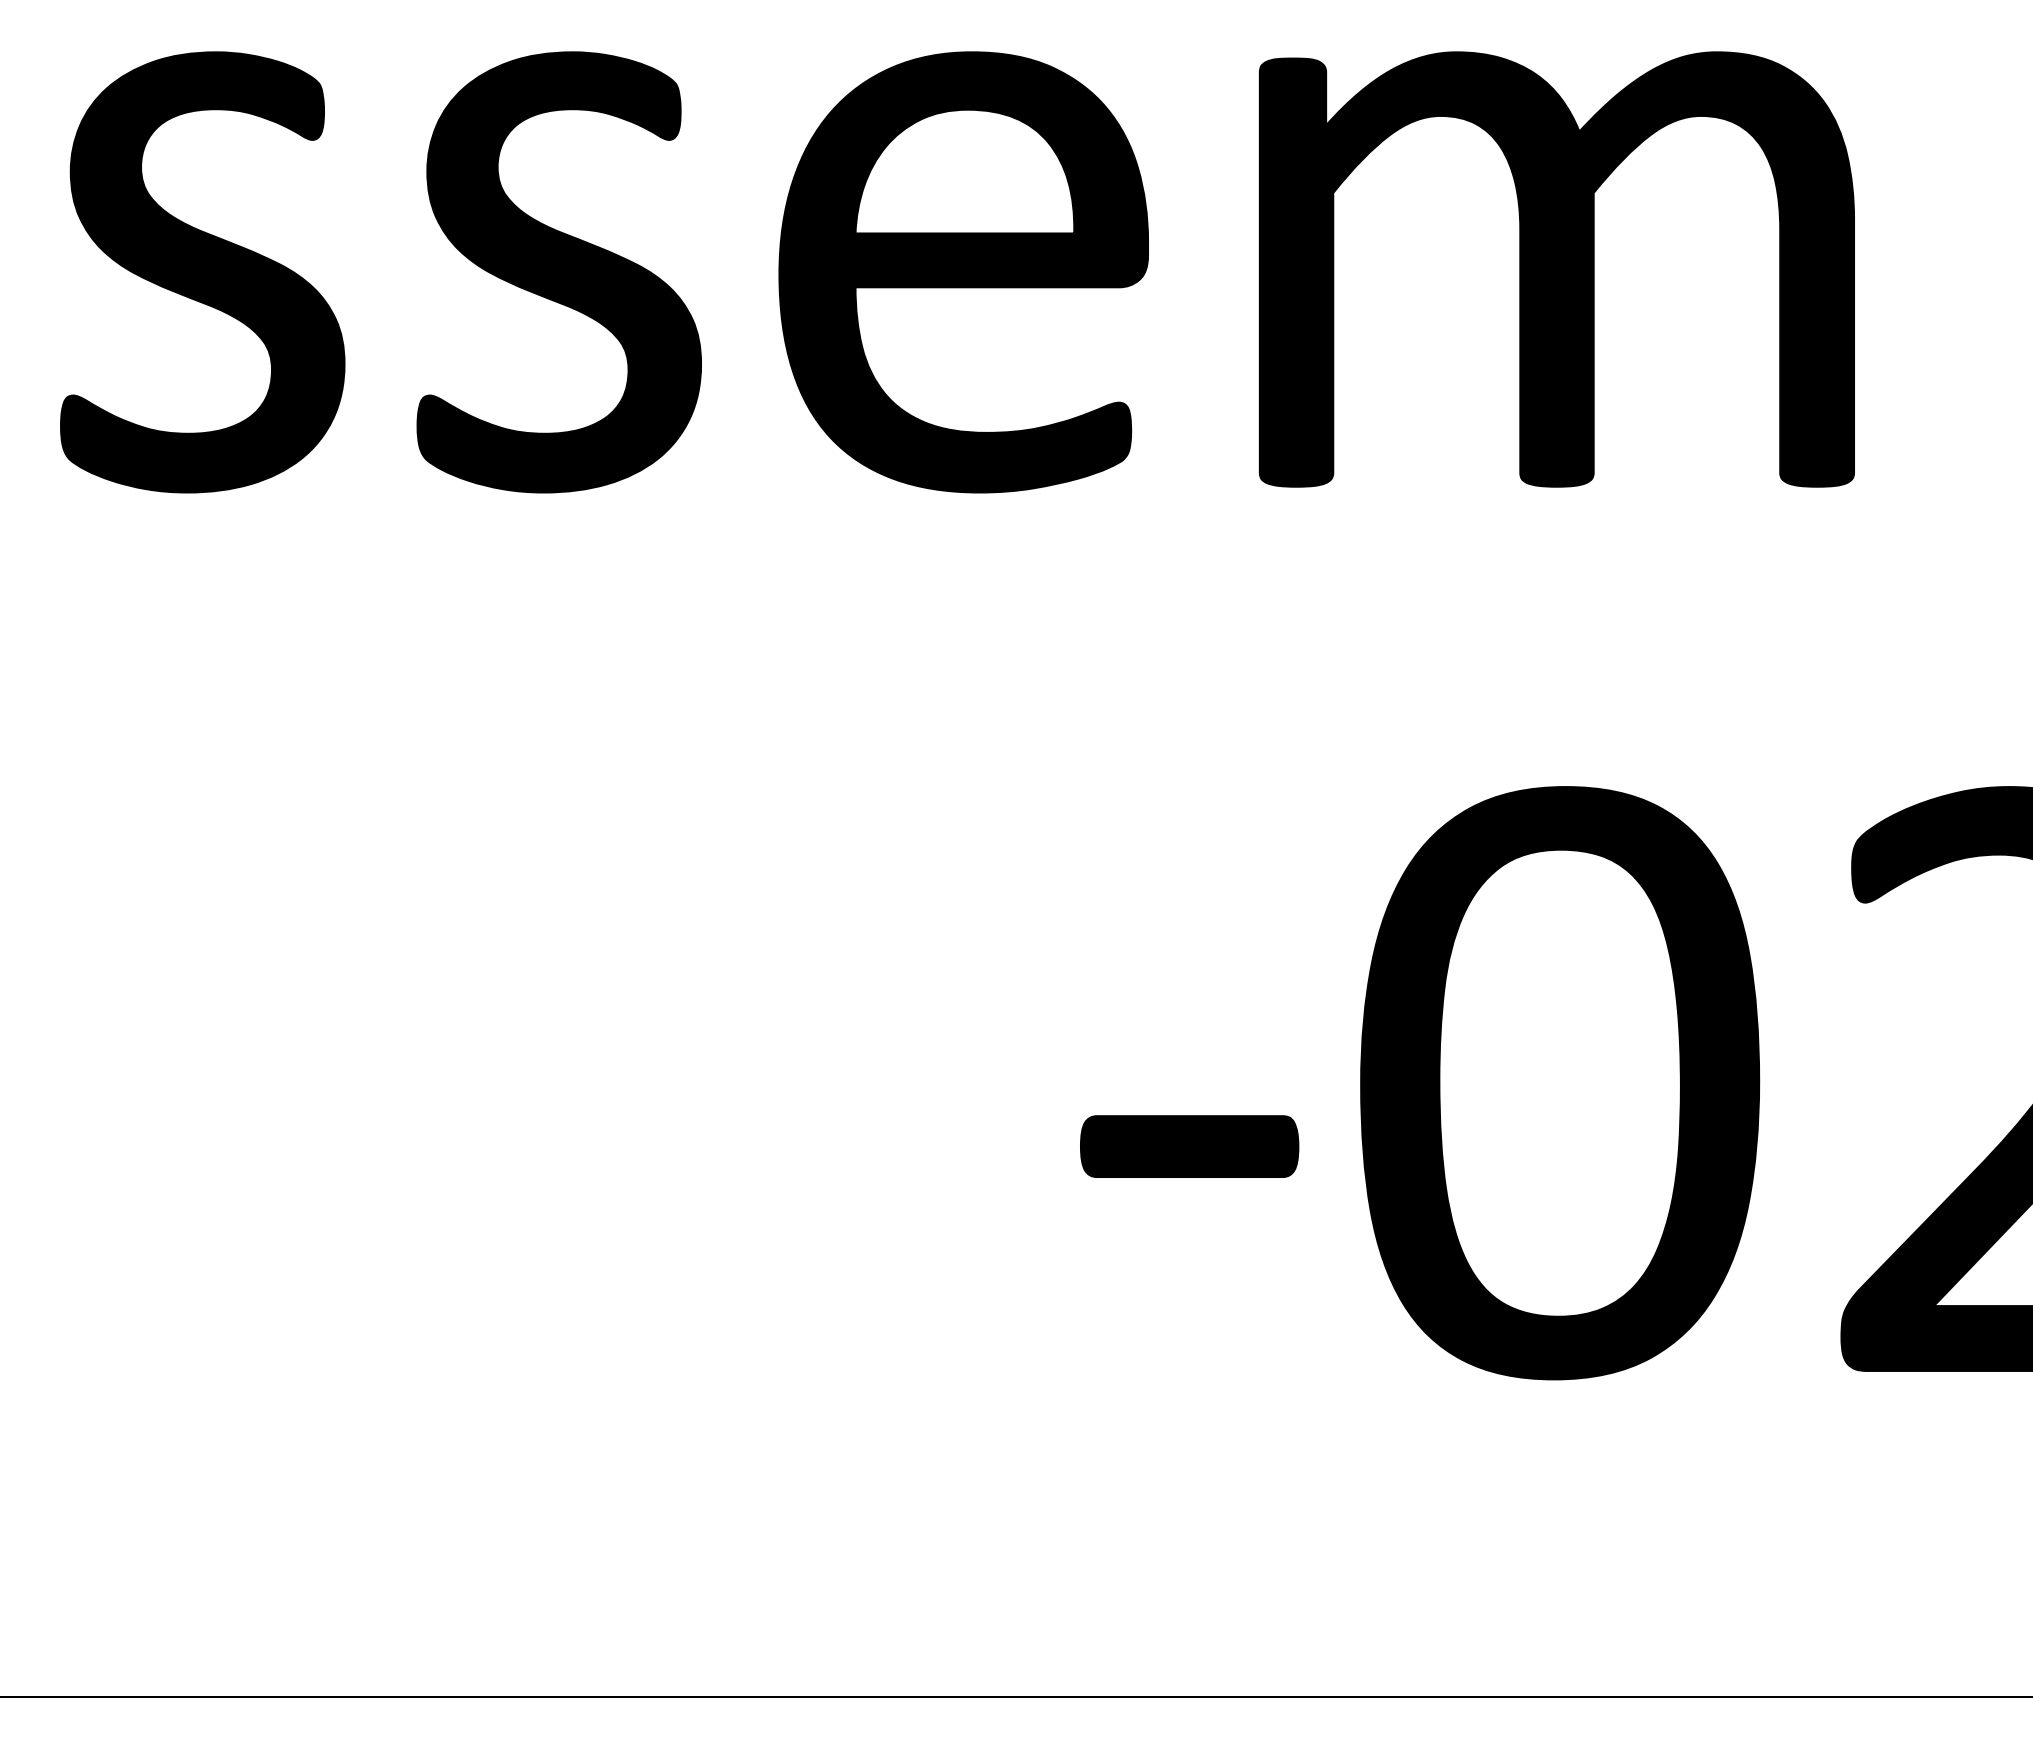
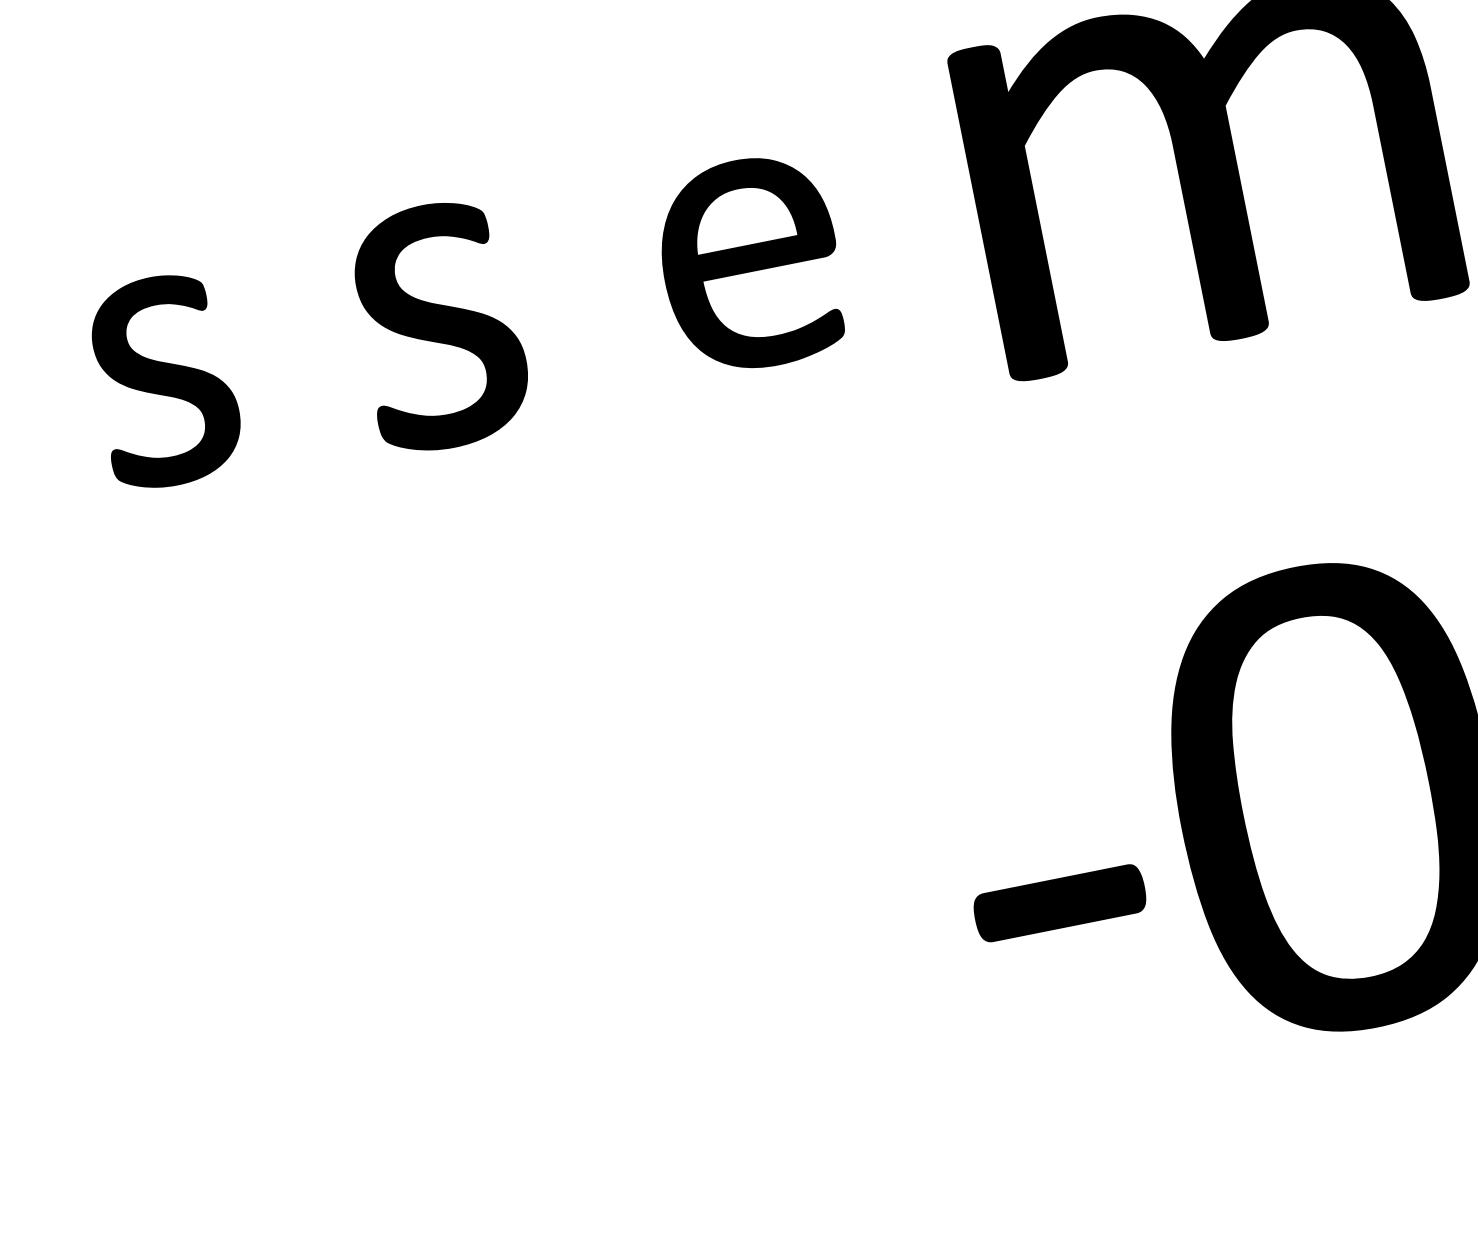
part: (202, 272) -> (164, 381), size x0.6
part: (558, 272) -> (438, 326), size x0.7
part: (963, 272) -> (750, 264), size x0.6

